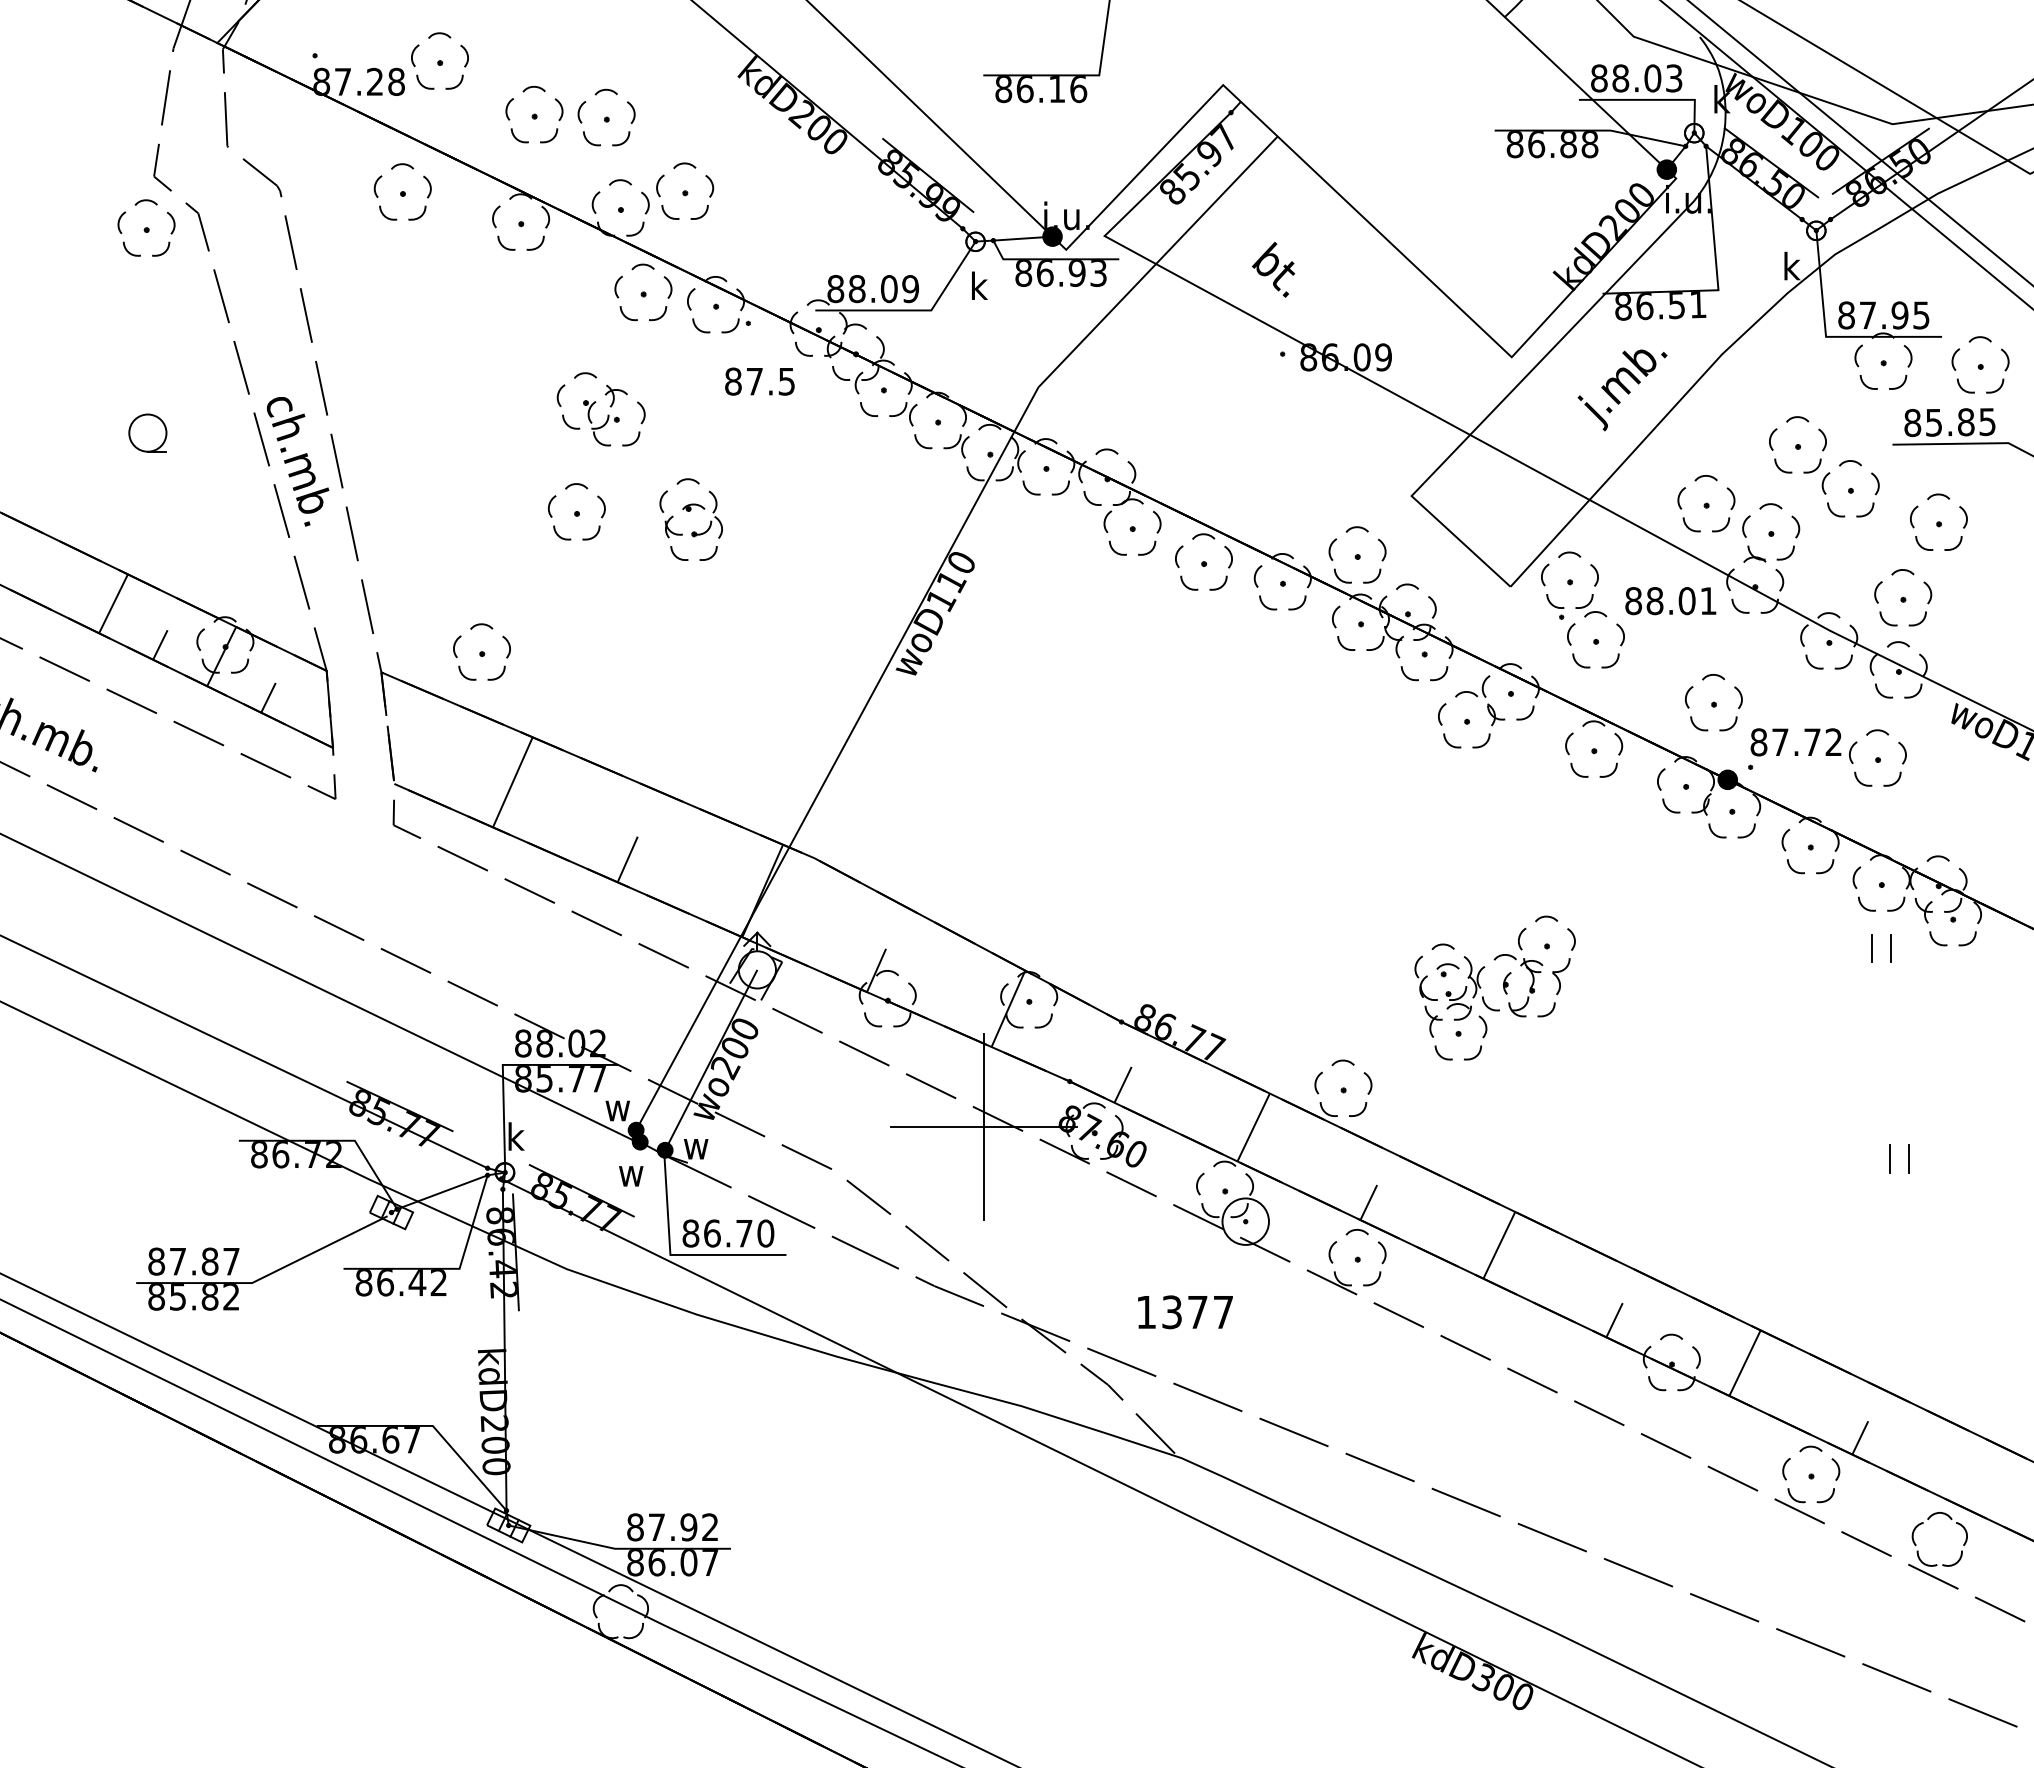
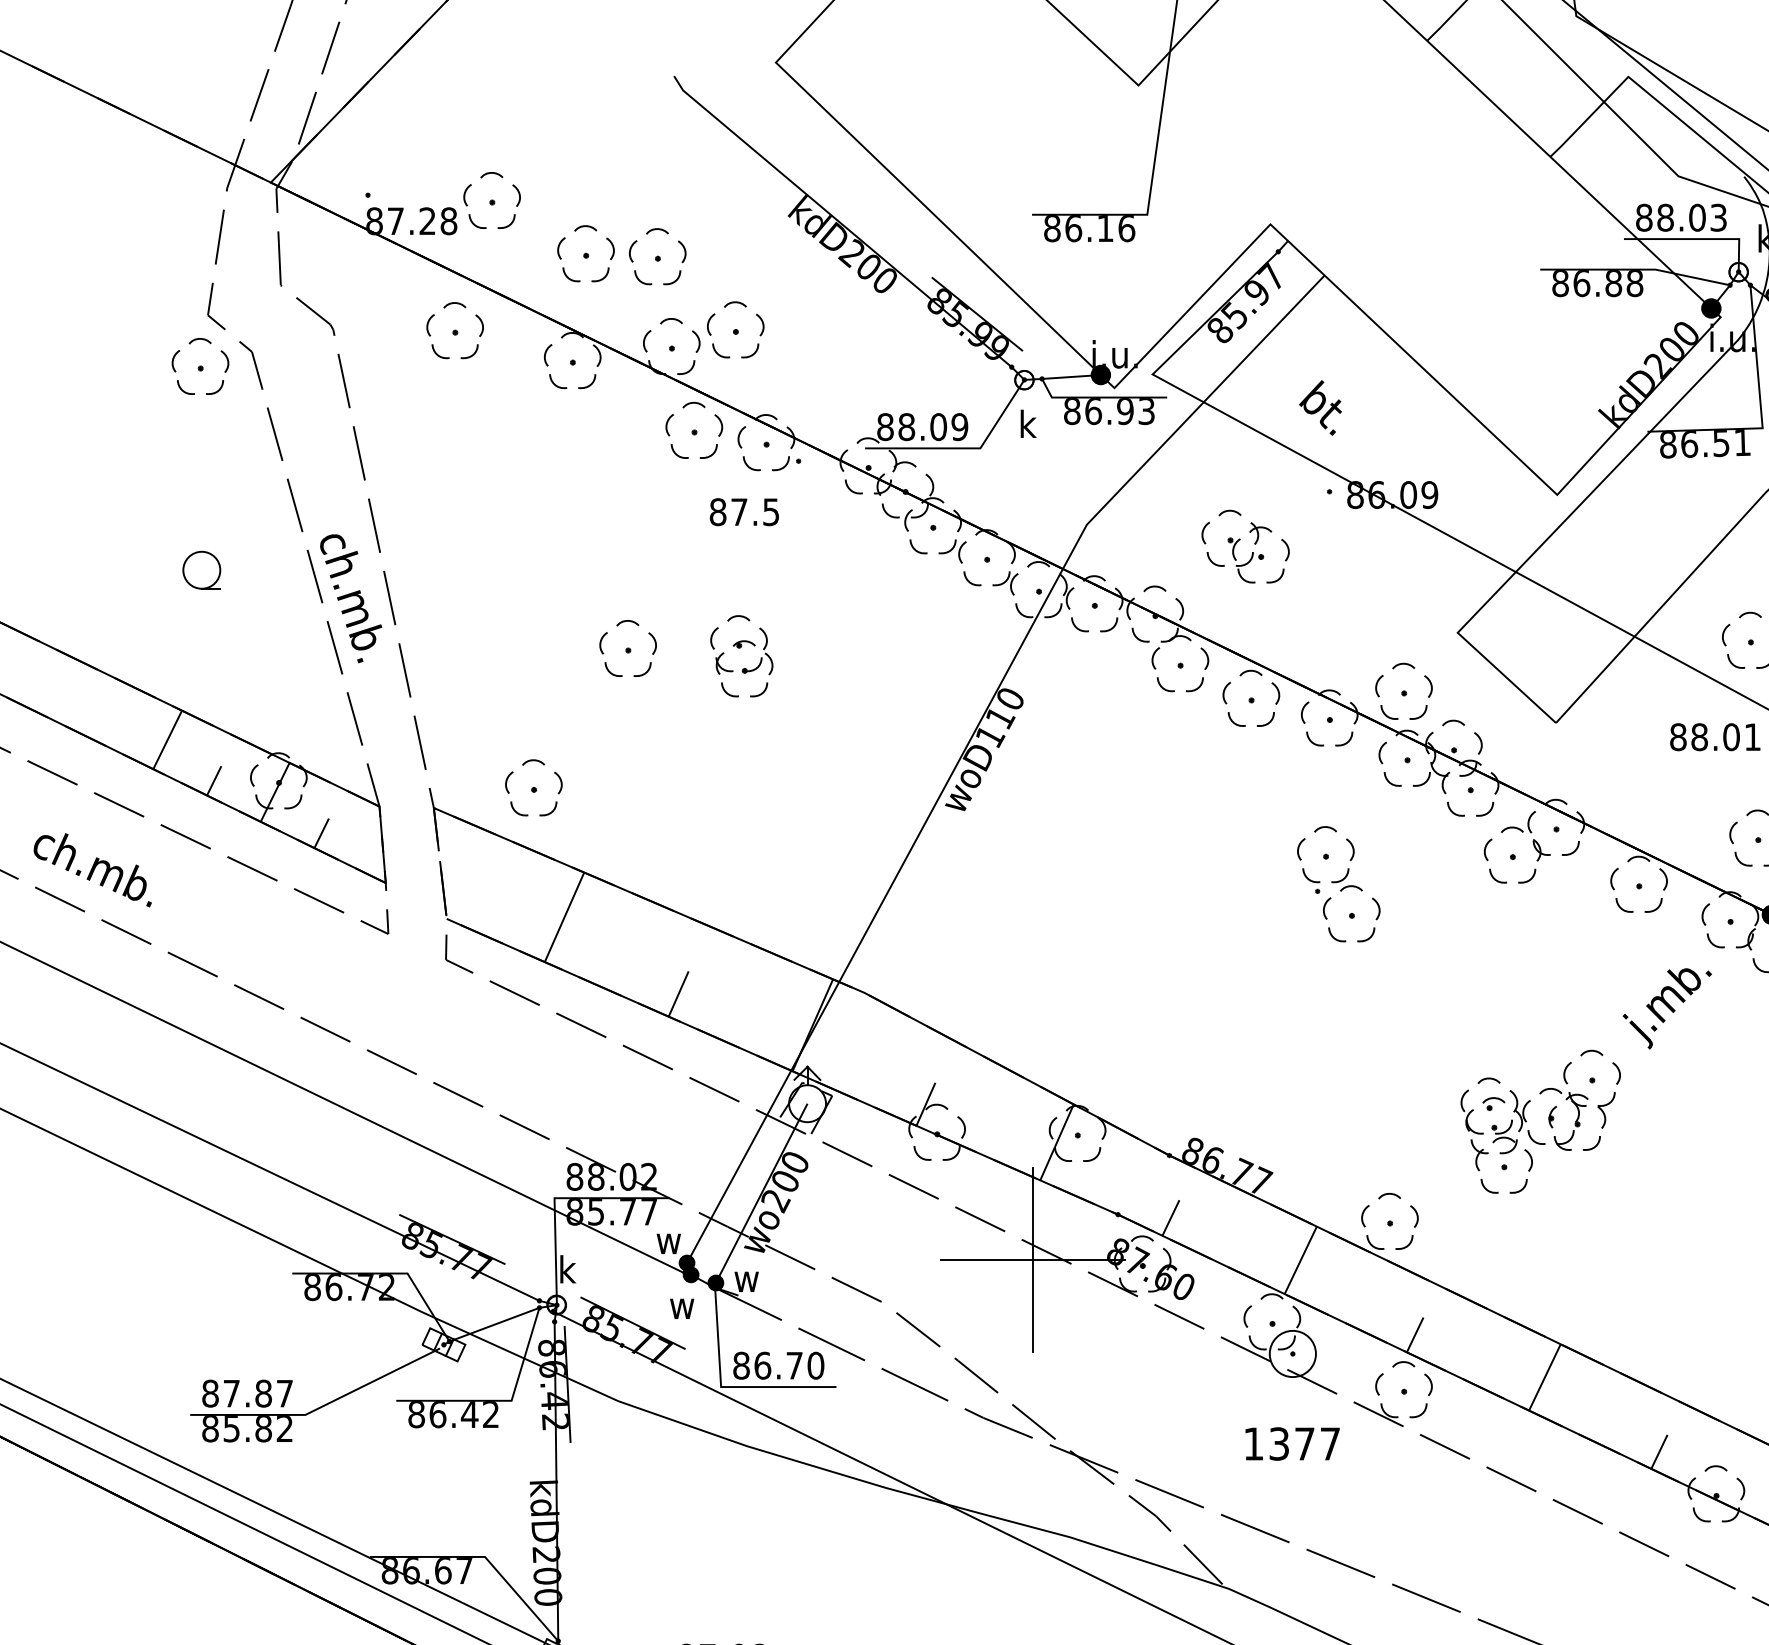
text: (759, 381) -> (744, 512), moved
text: (1622, 390) -> (1667, 1008), moved
part: (595, 403) -> (1239, 540), moved
part: (1582, 609) -> (1338, 883), moved
text: (1185, 1312) -> (1292, 1444), moved

